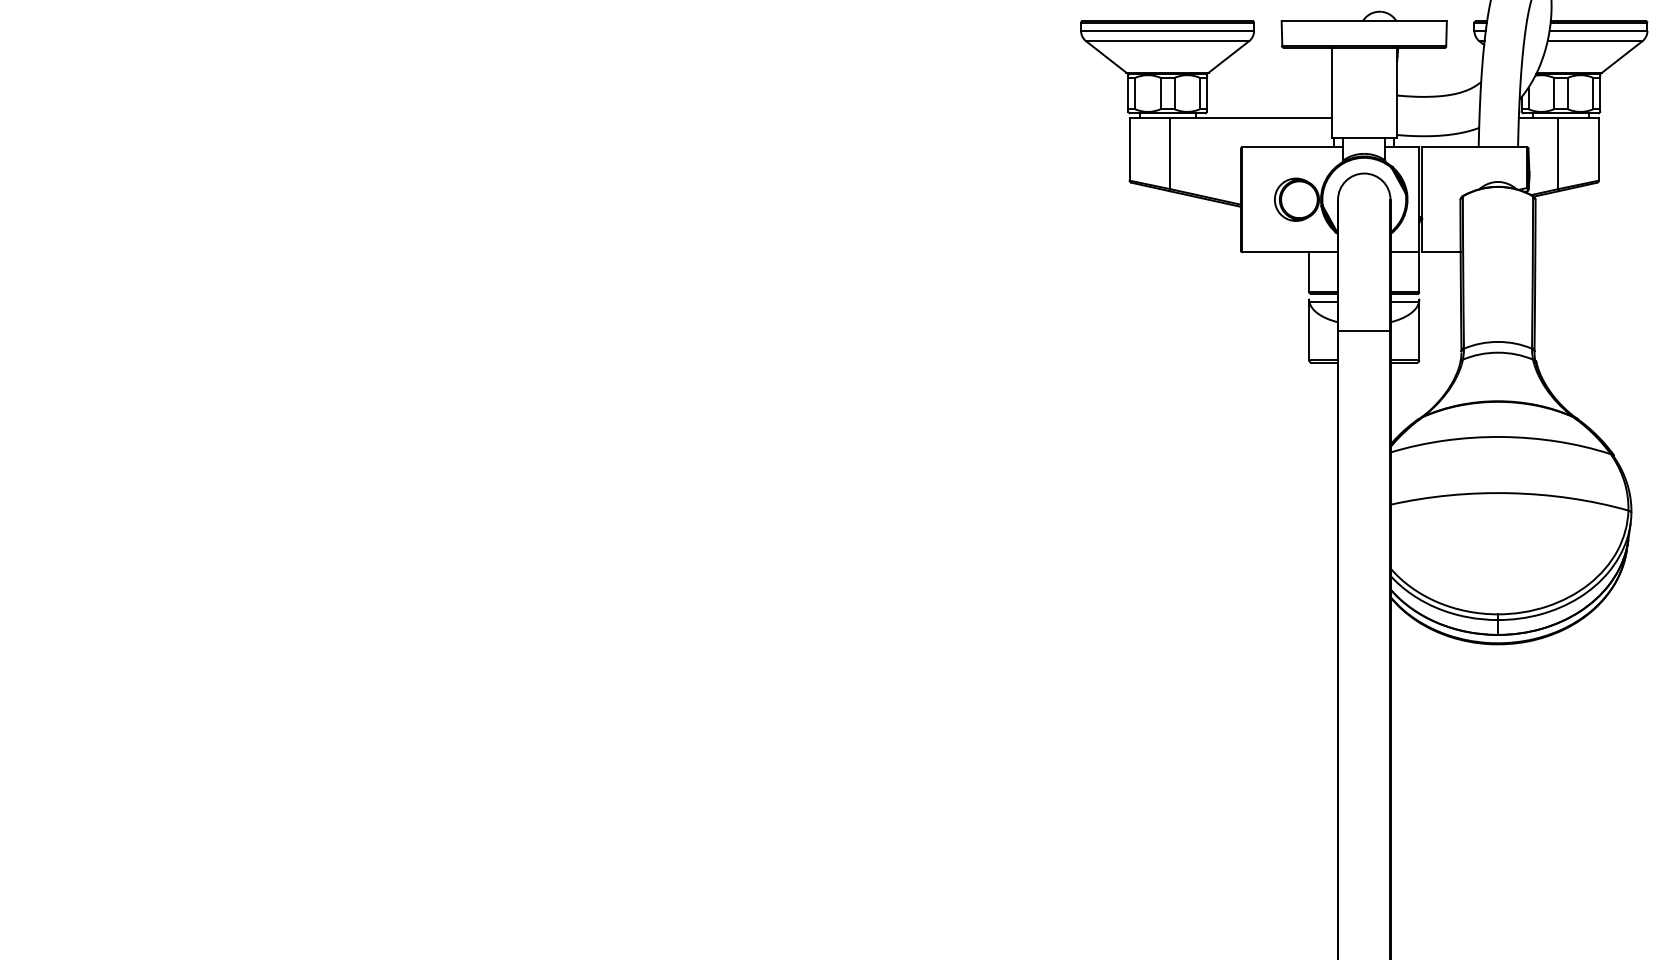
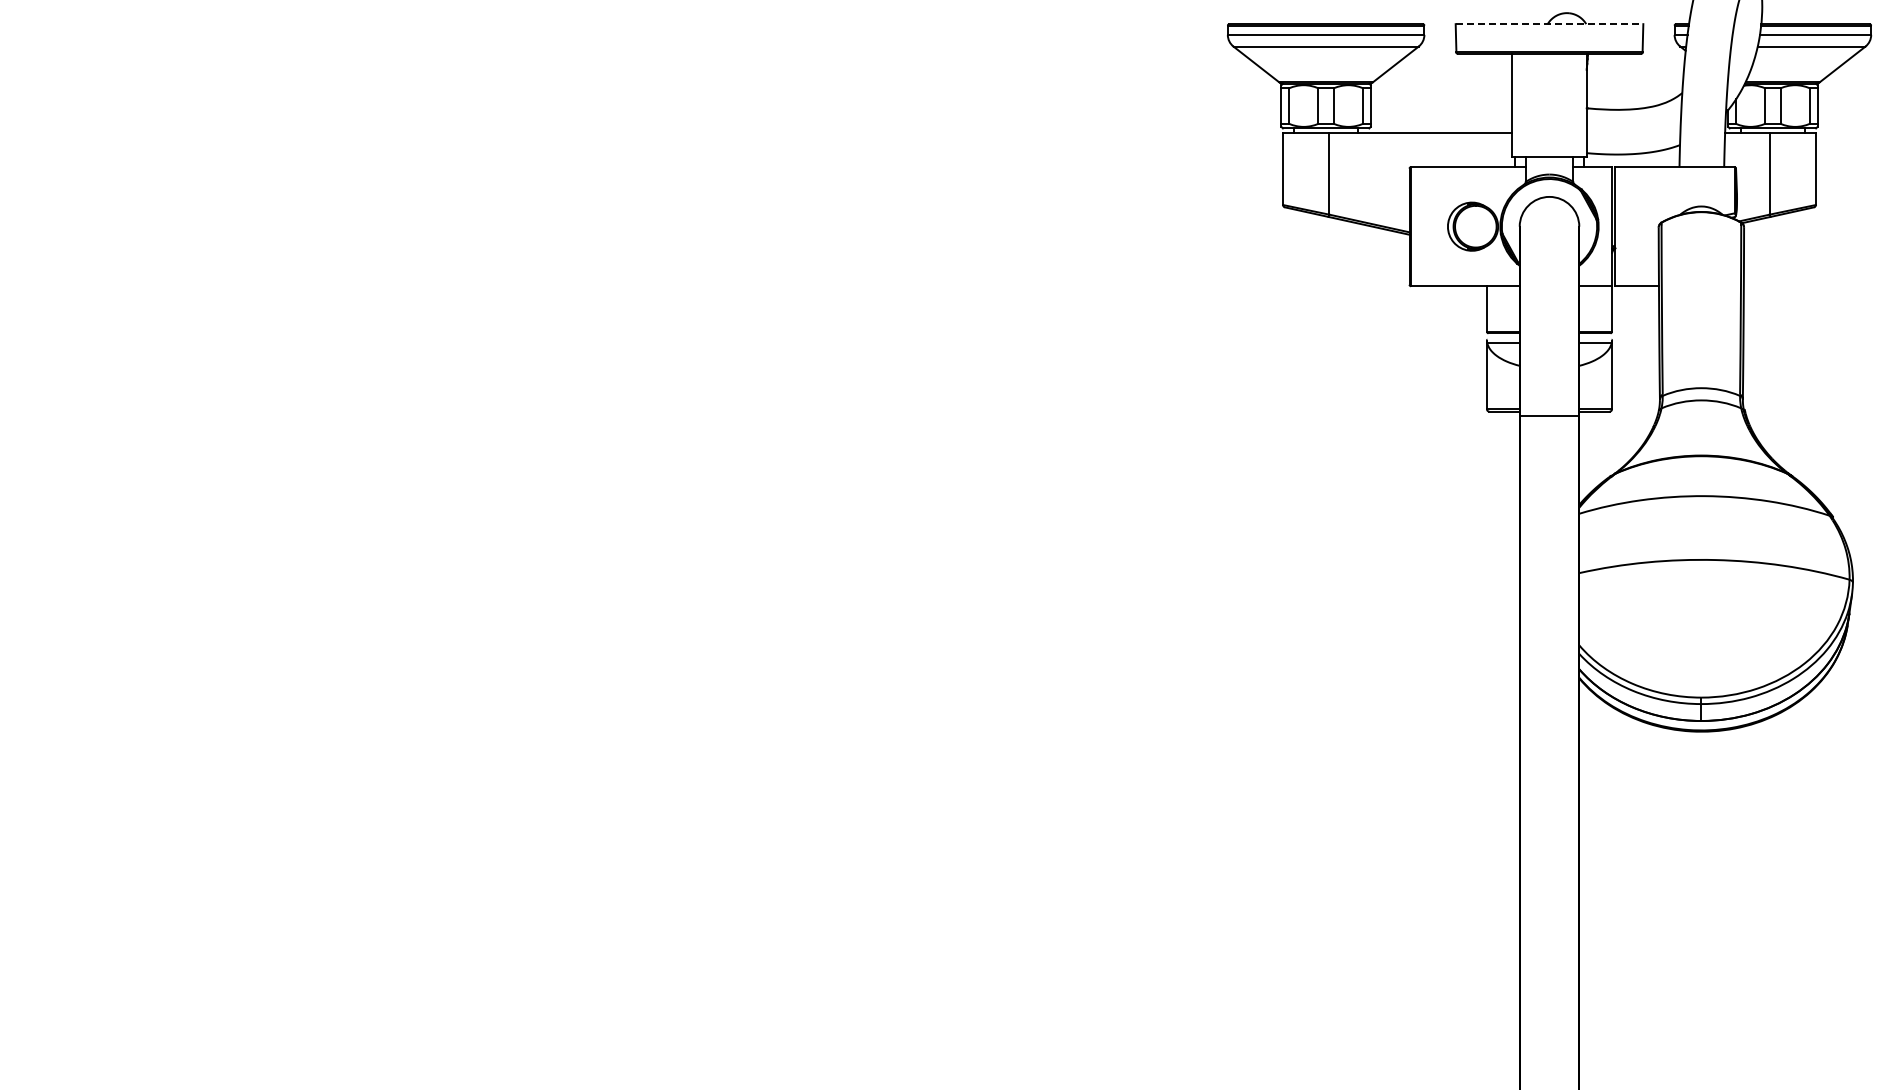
line: (1364, 21) -> (1549, 24), solid -> dashed
line: (1364, 330) -> (1549, 415), moved

